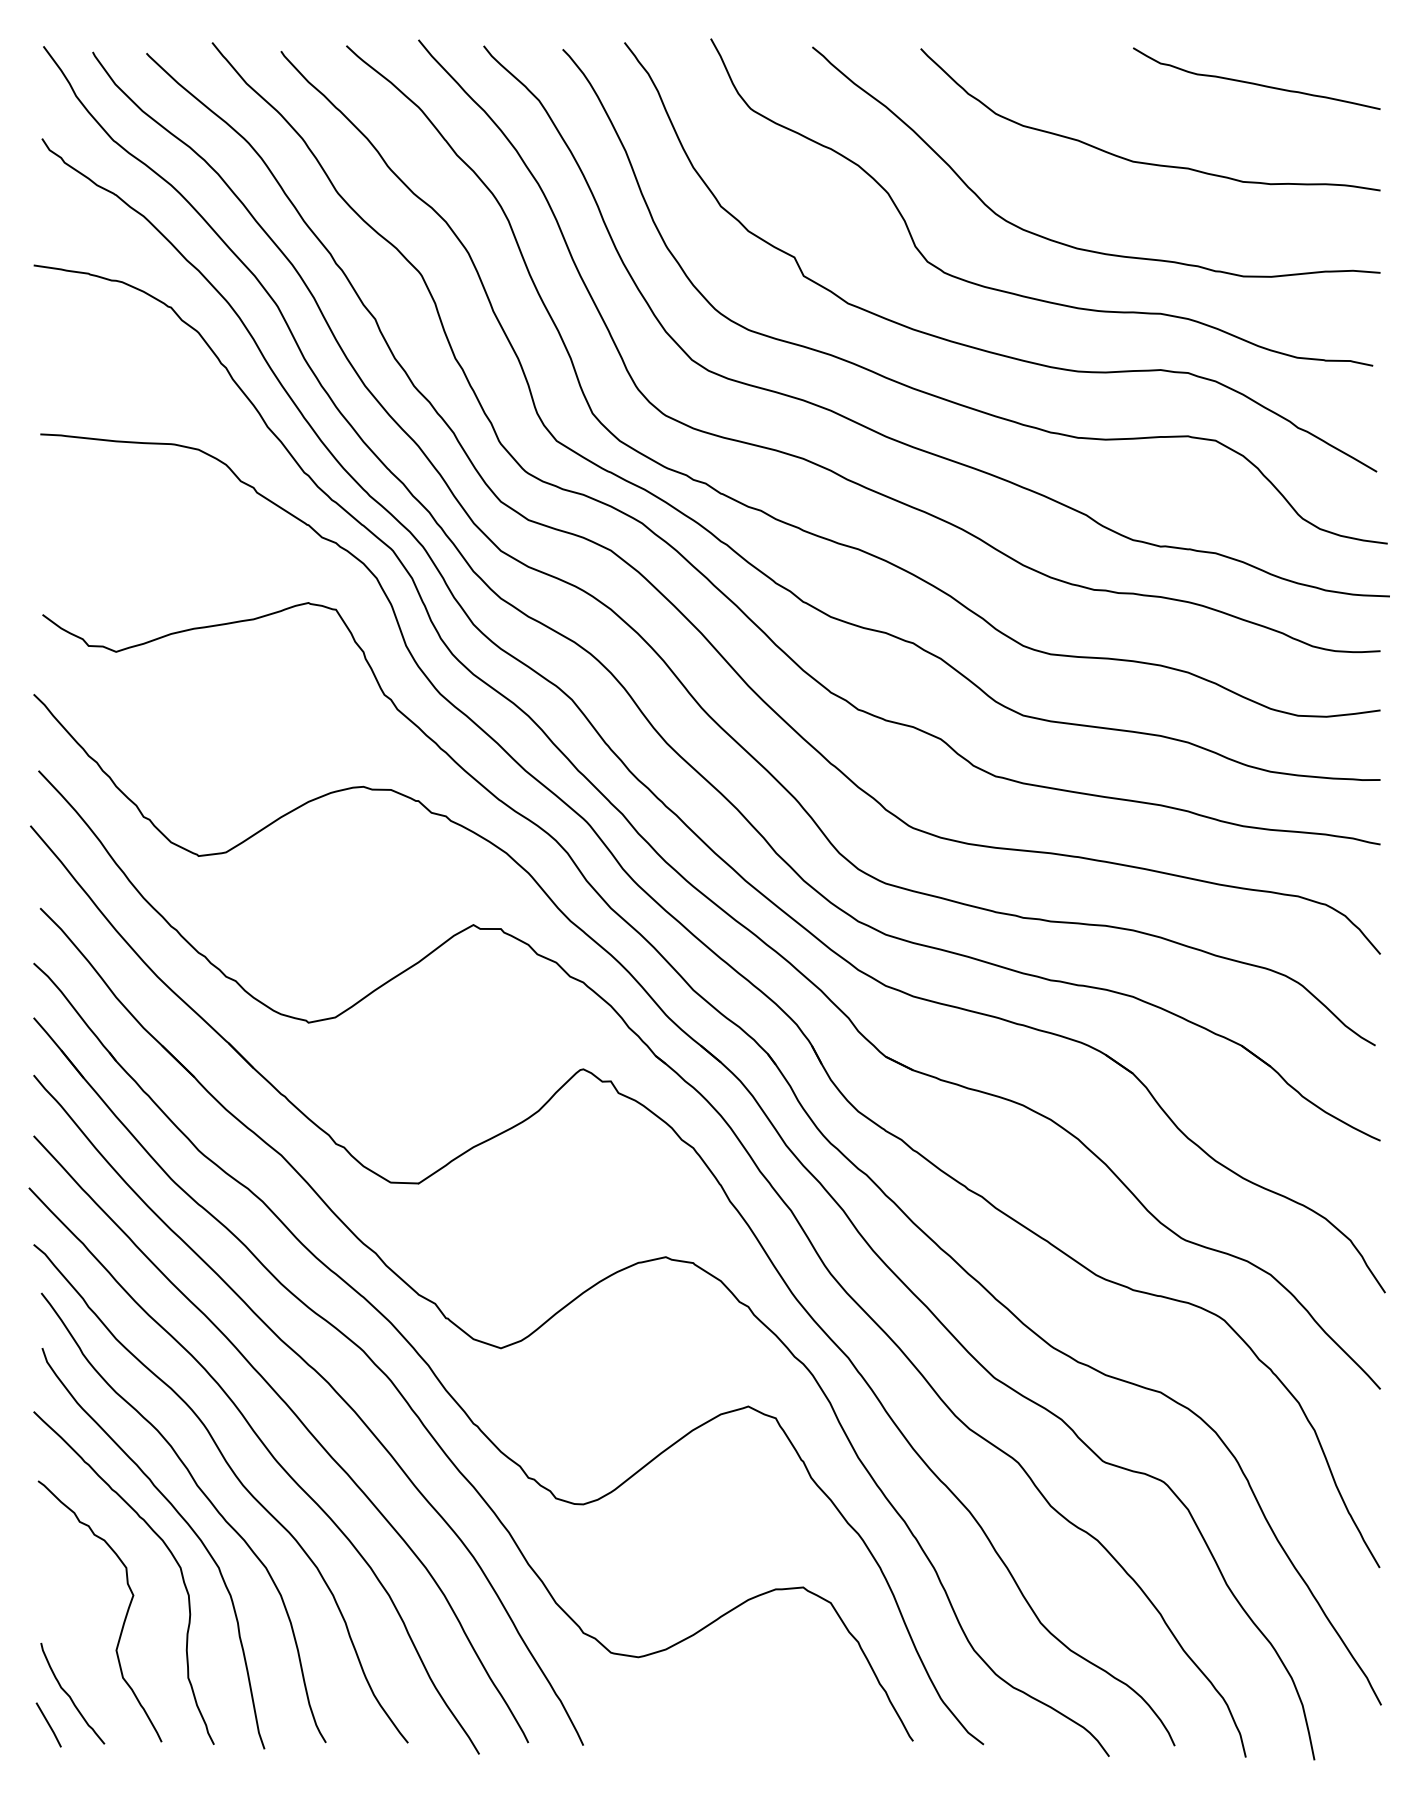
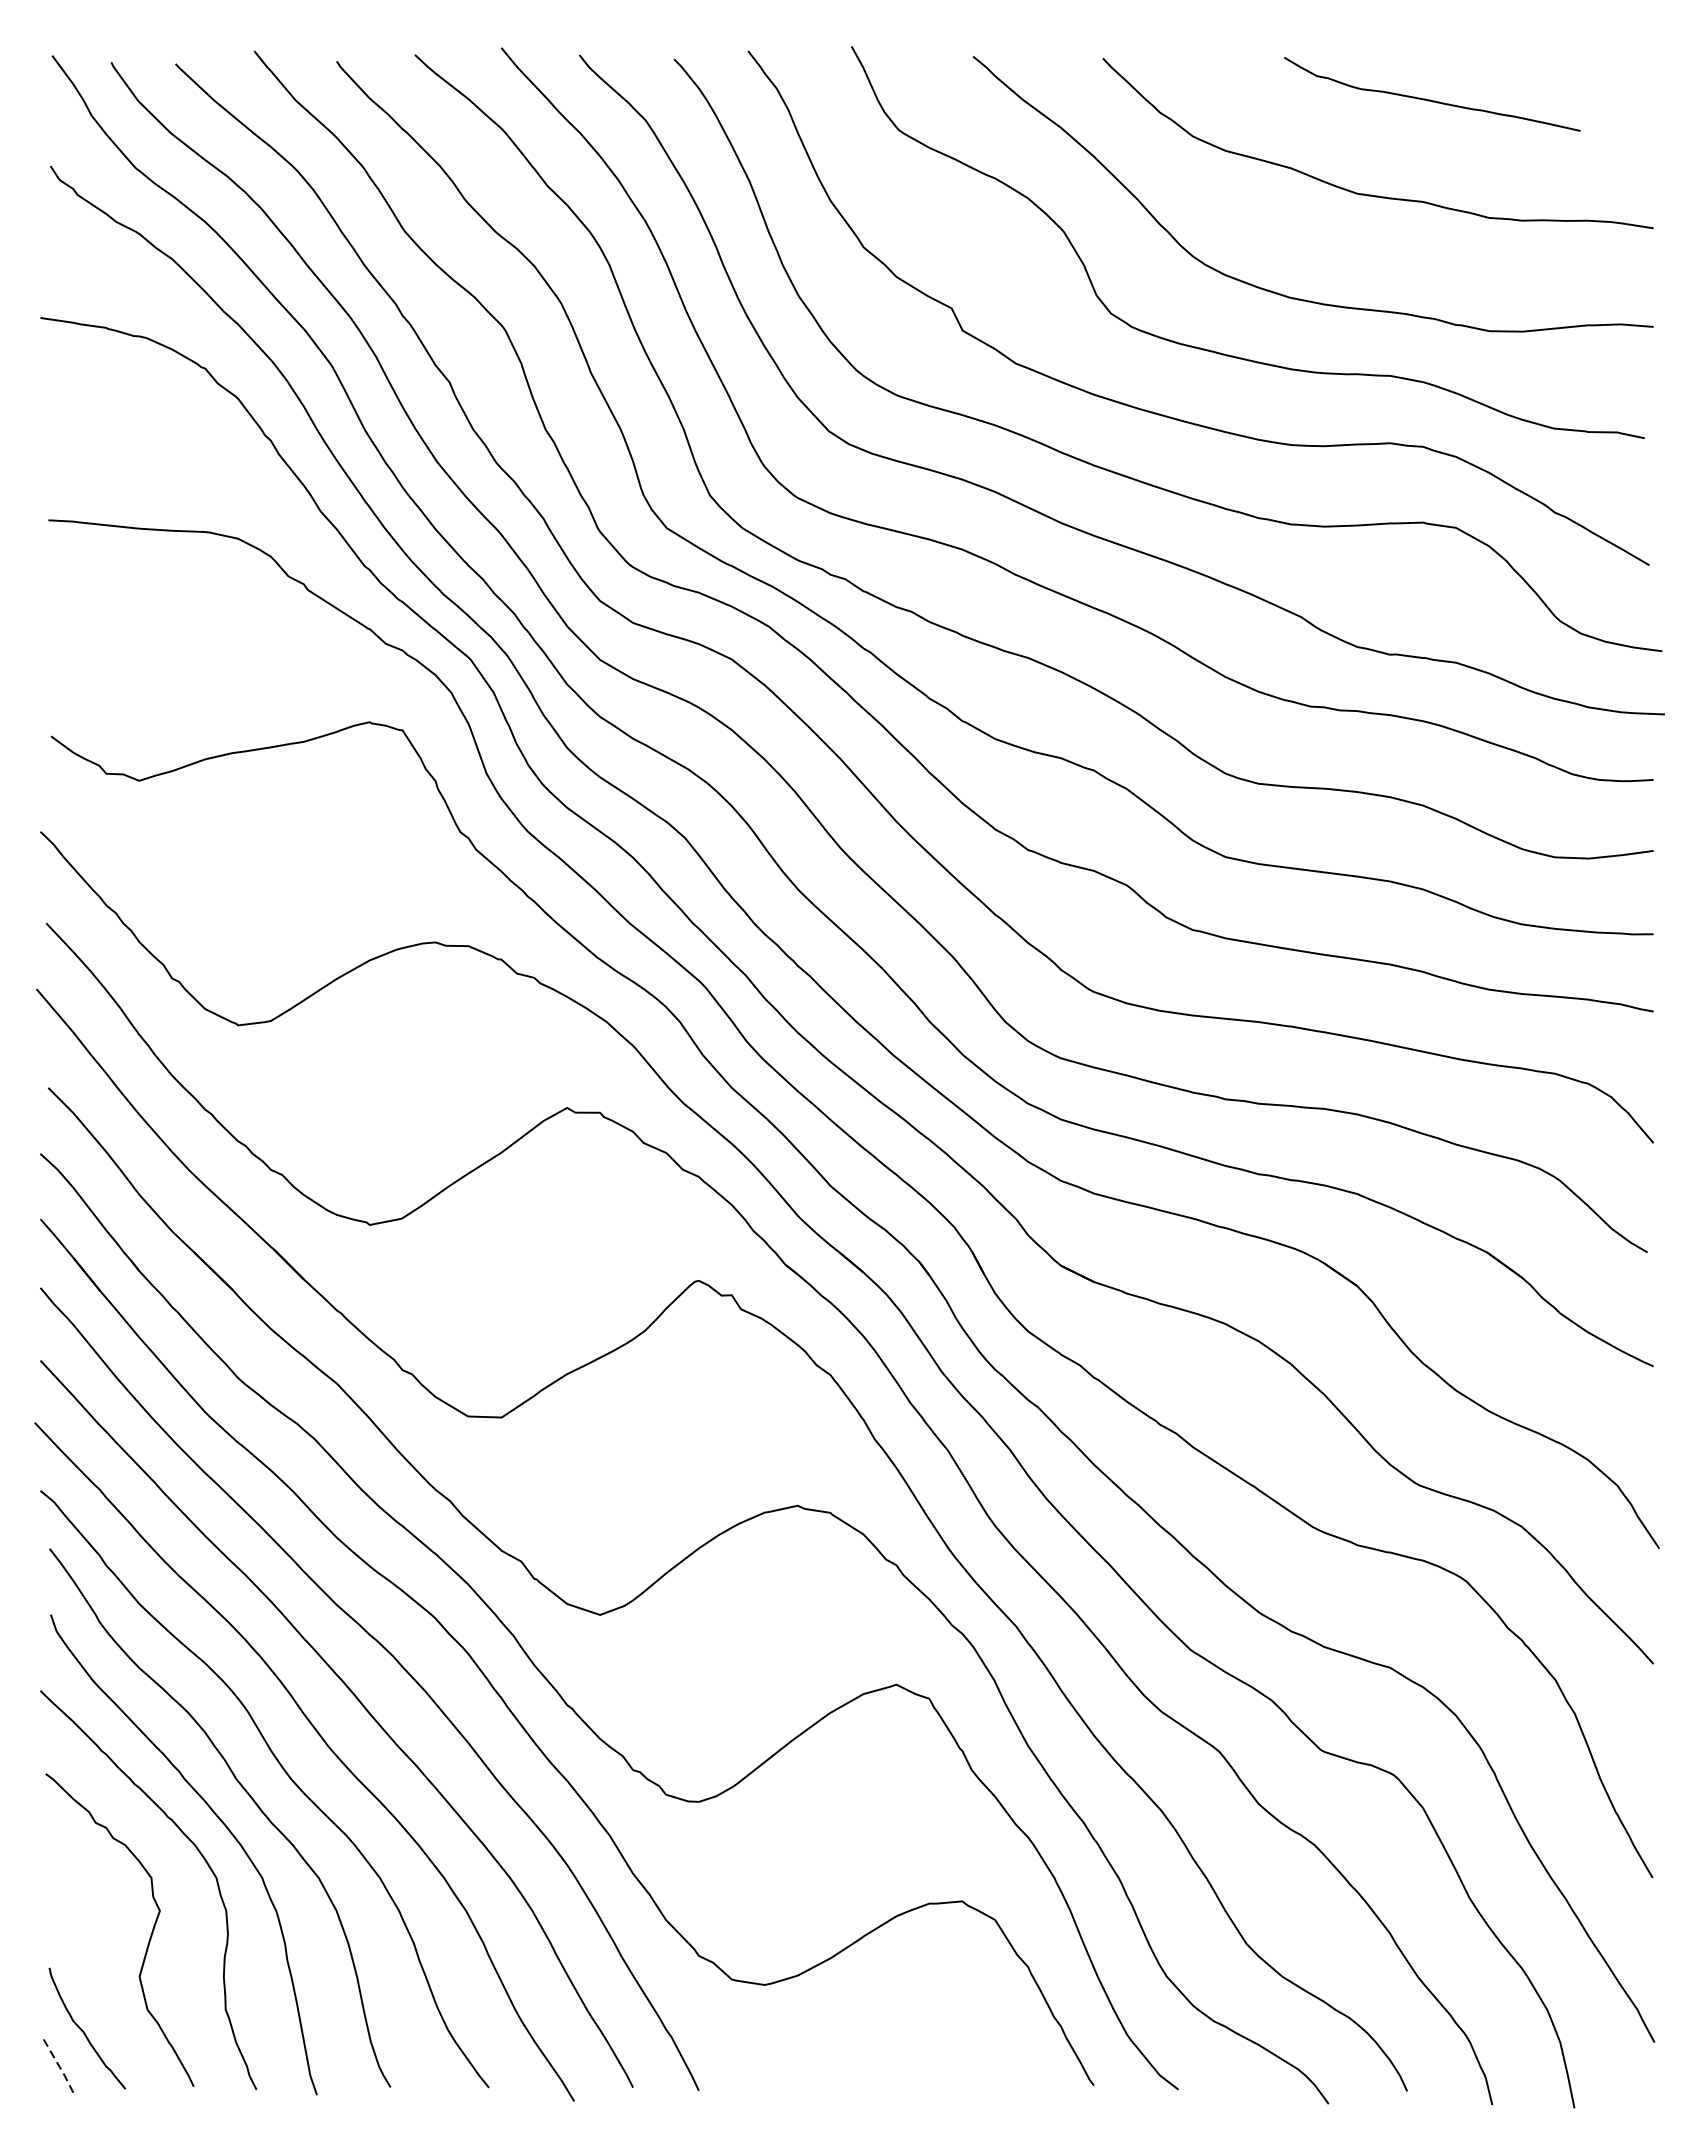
curve: (1253, 82) -> (1428, 98), moved
line: (49, 1725) -> (59, 2066), solid -> dashed

